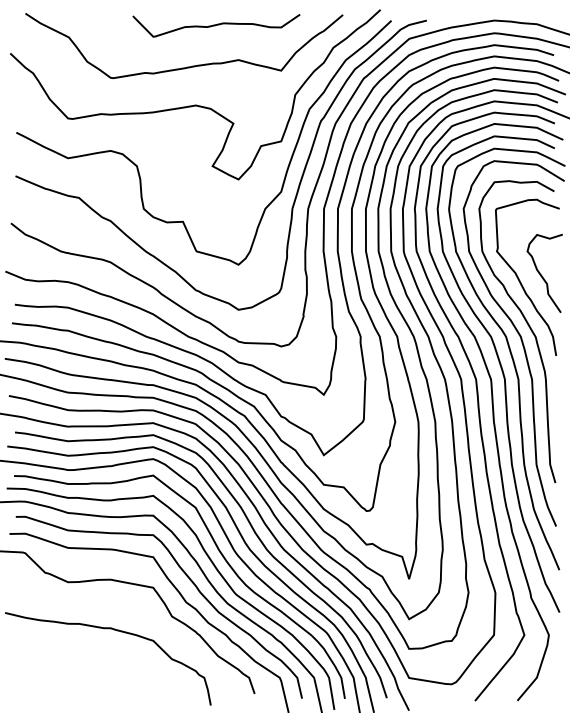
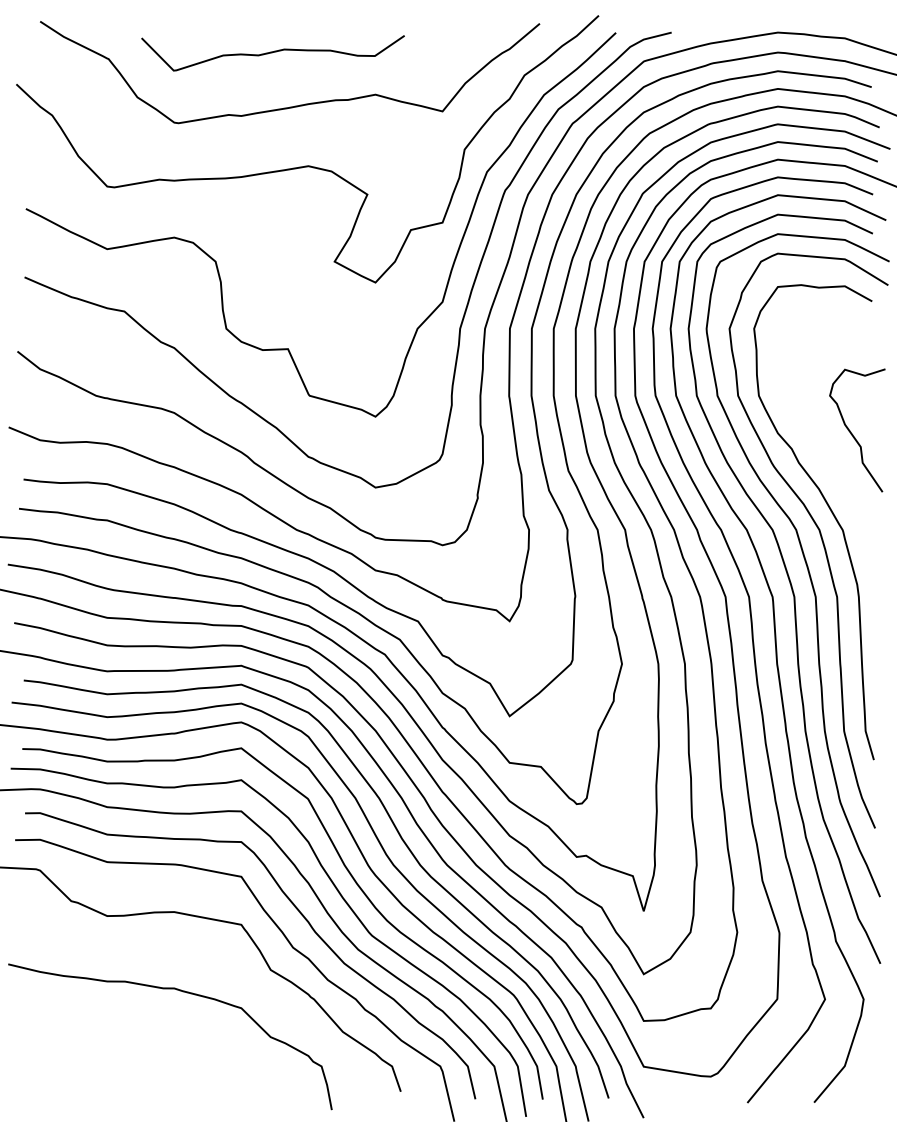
curve: (216, 25) -> (273, 52), moved
curve: (520, 280) -> (818, 441), removed

